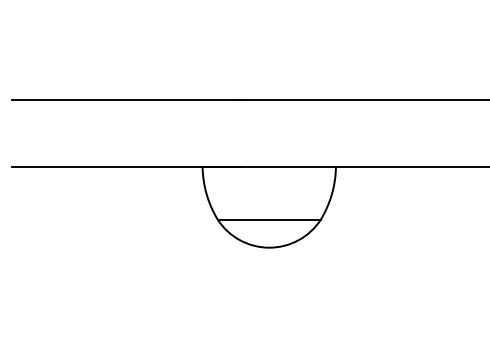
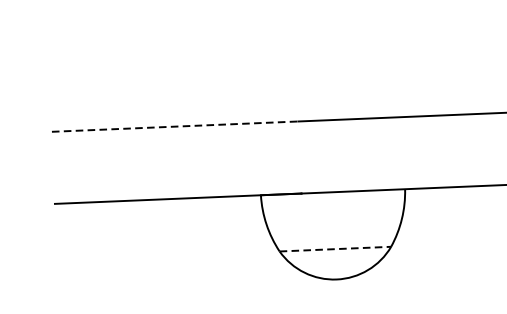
line: (126, 100) -> (175, 126), solid -> dashed
line: (269, 219) -> (335, 249), solid -> dashed

